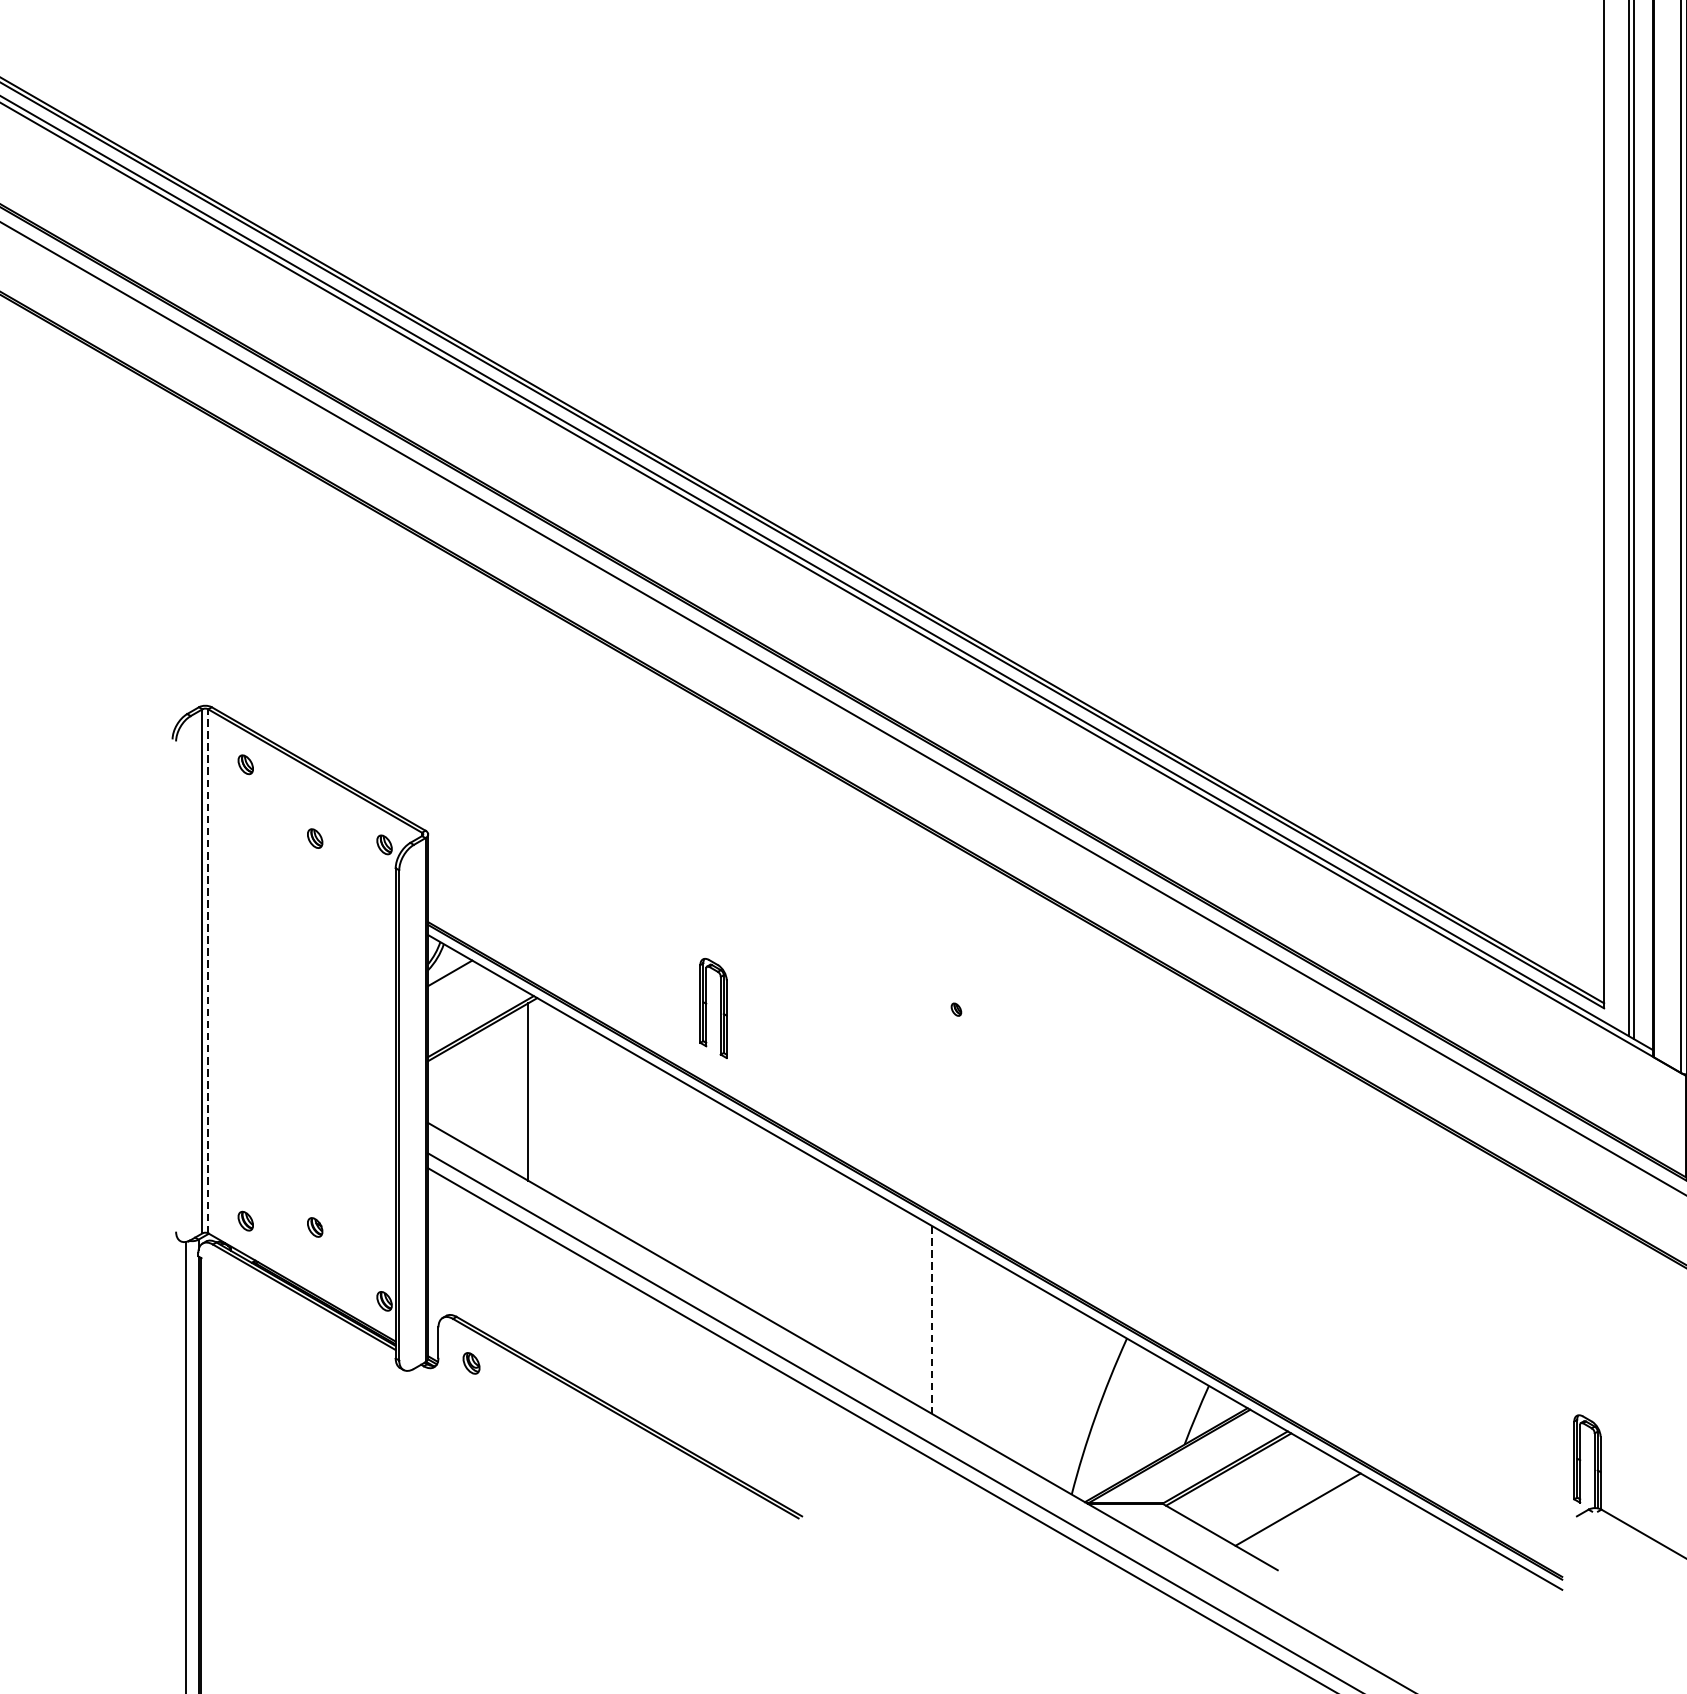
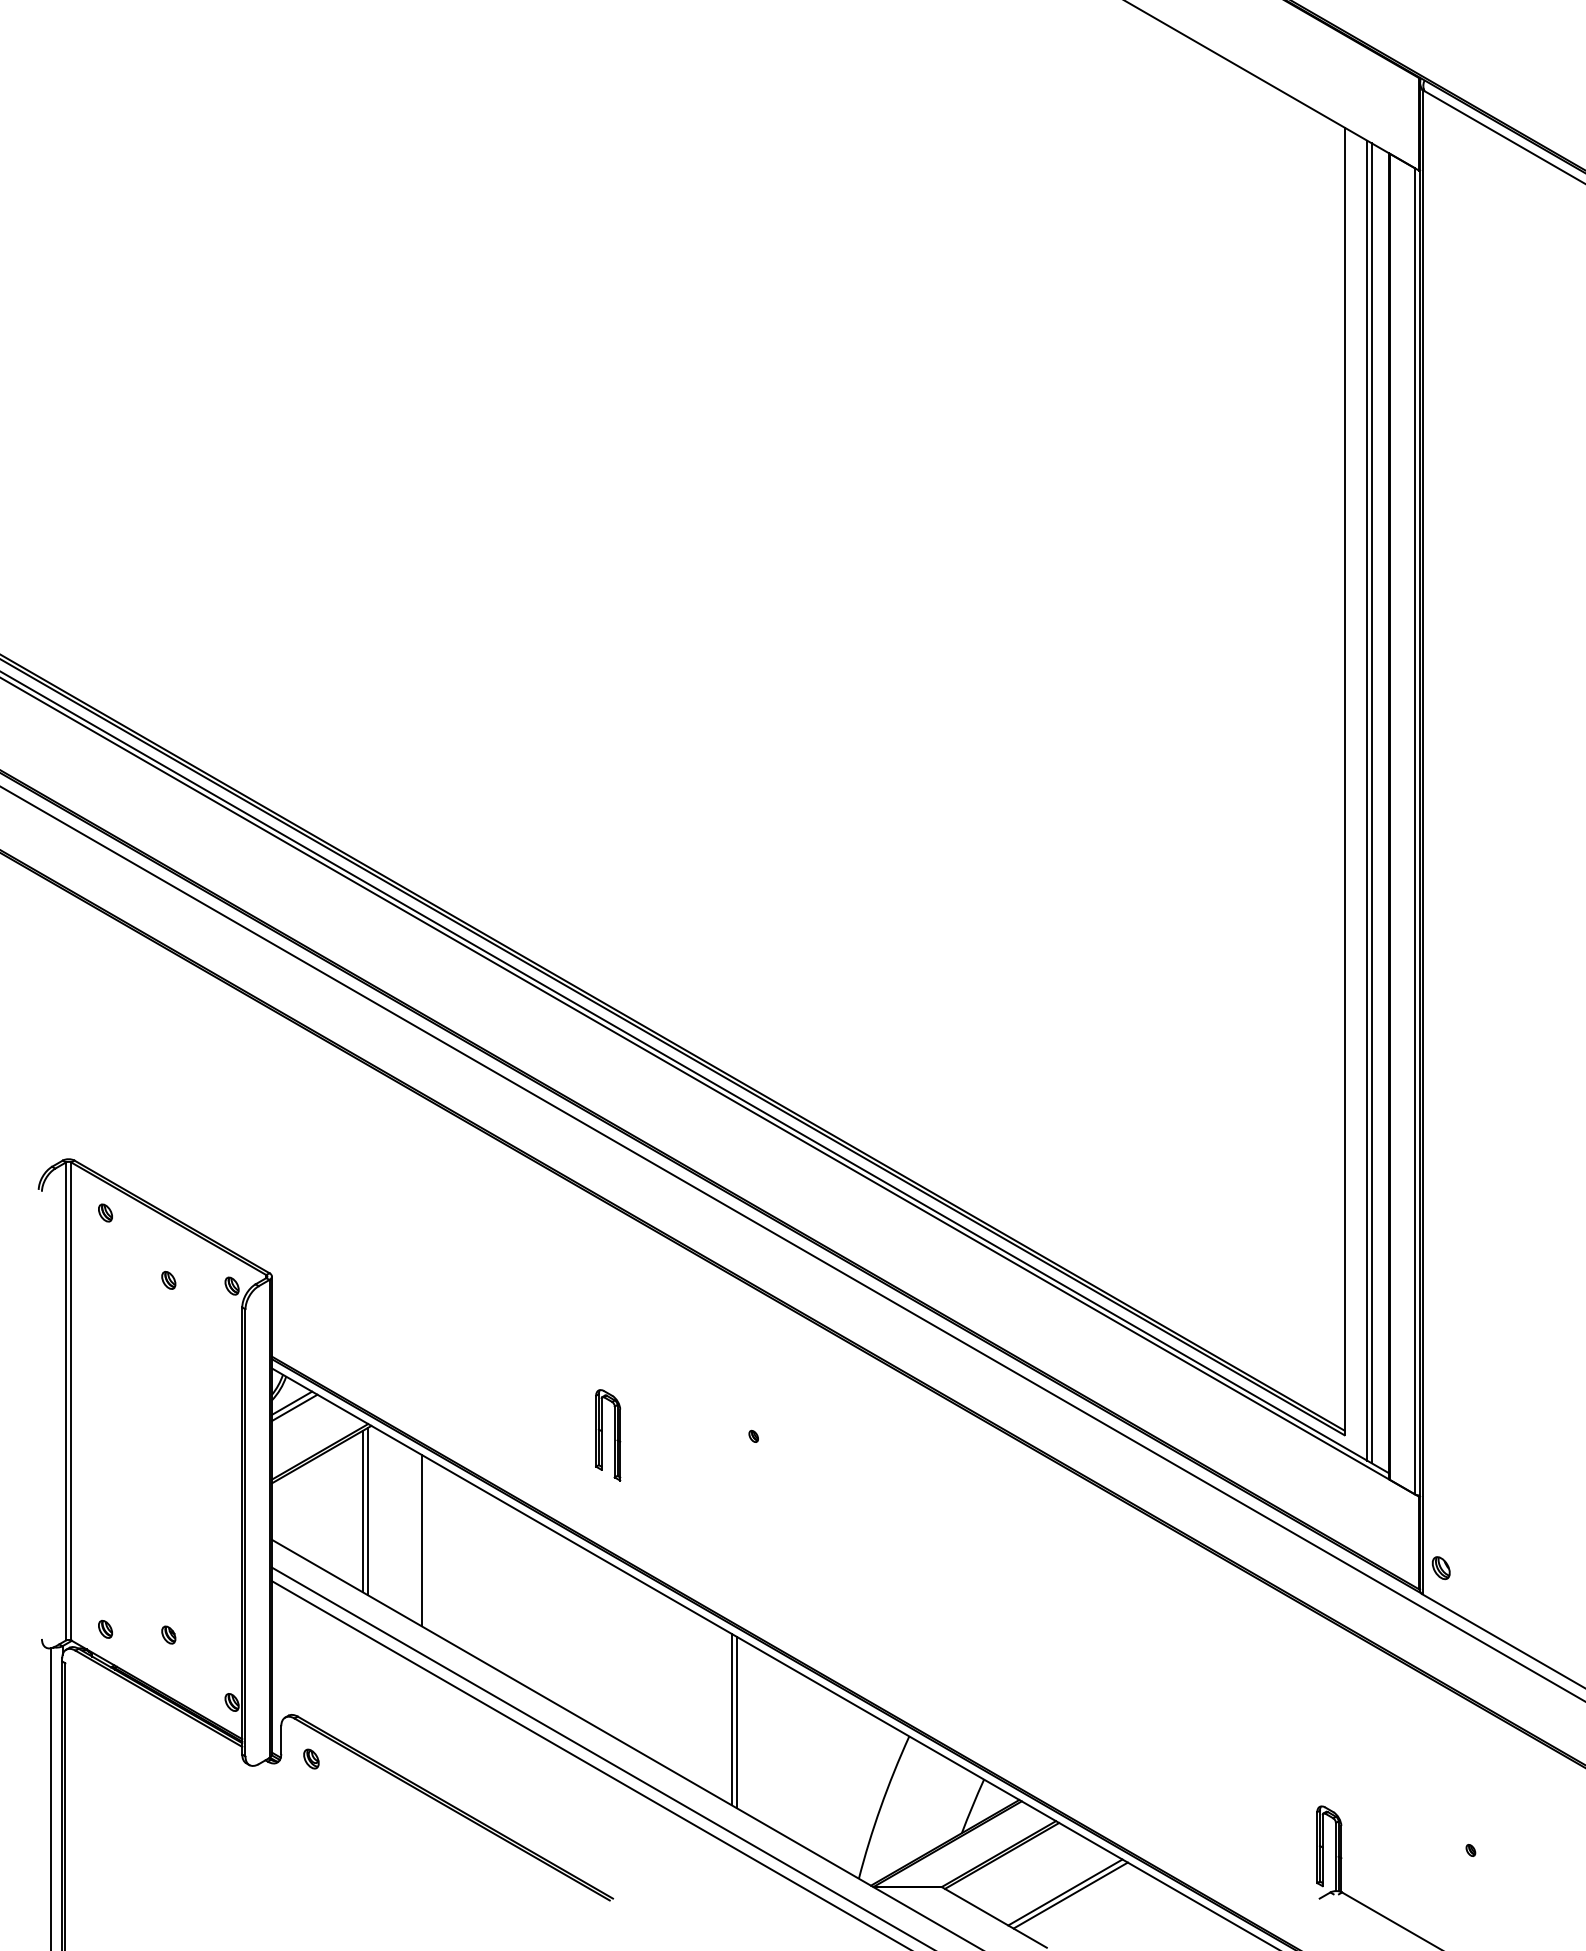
line: (208, 970) -> (71, 1400), dashed -> solid
line: (452, 977) -> (294, 1407), added
part: (713, 1008) -> (608, 1435), moved
line: (534, 1091) -> (368, 1511), added
line: (592, 1123) -> (421, 1540), added
line: (932, 1319) -> (731, 1719), dashed -> solid
line: (937, 1323) -> (736, 1722), added
line: (1303, 1512) -> (1070, 1895), added

